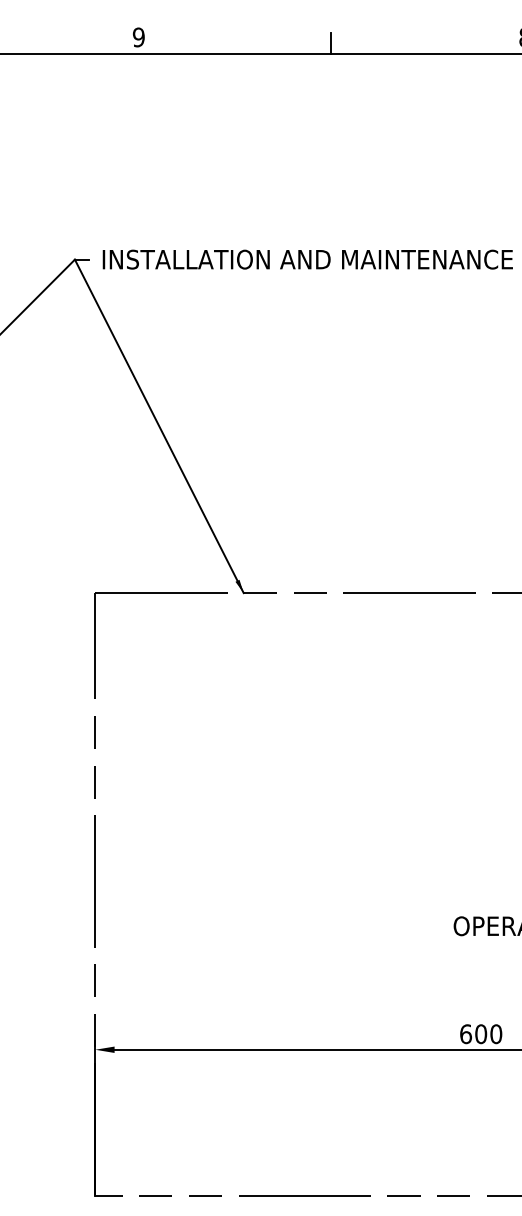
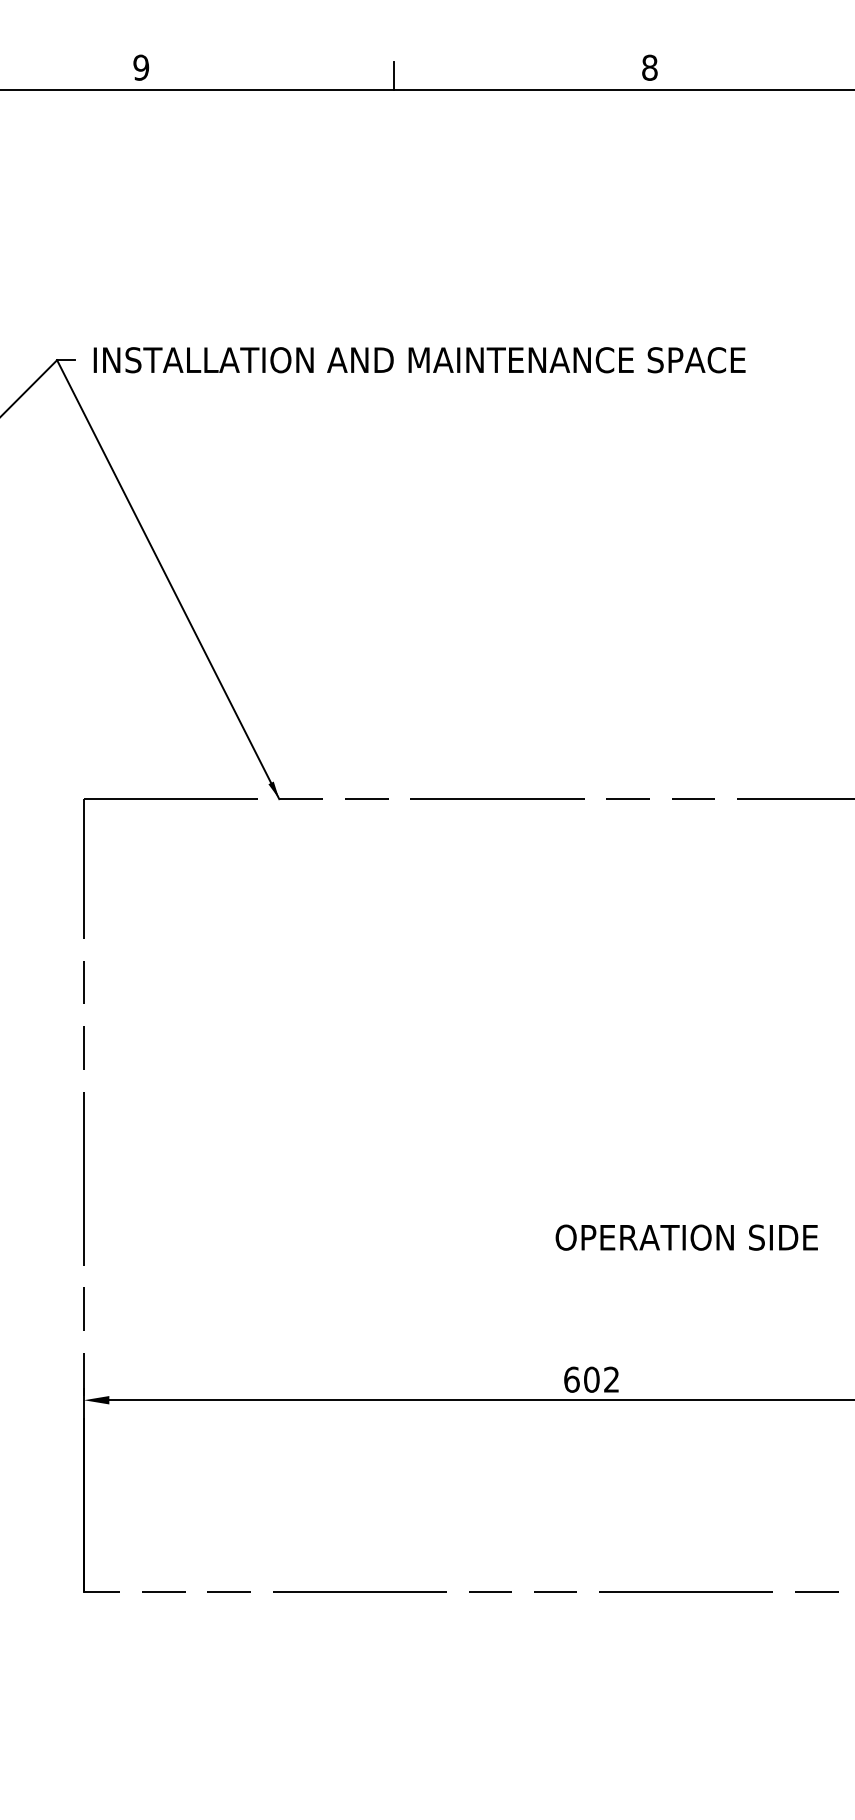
text: (496, 1034) -> (611, 1379), 600 -> 602

